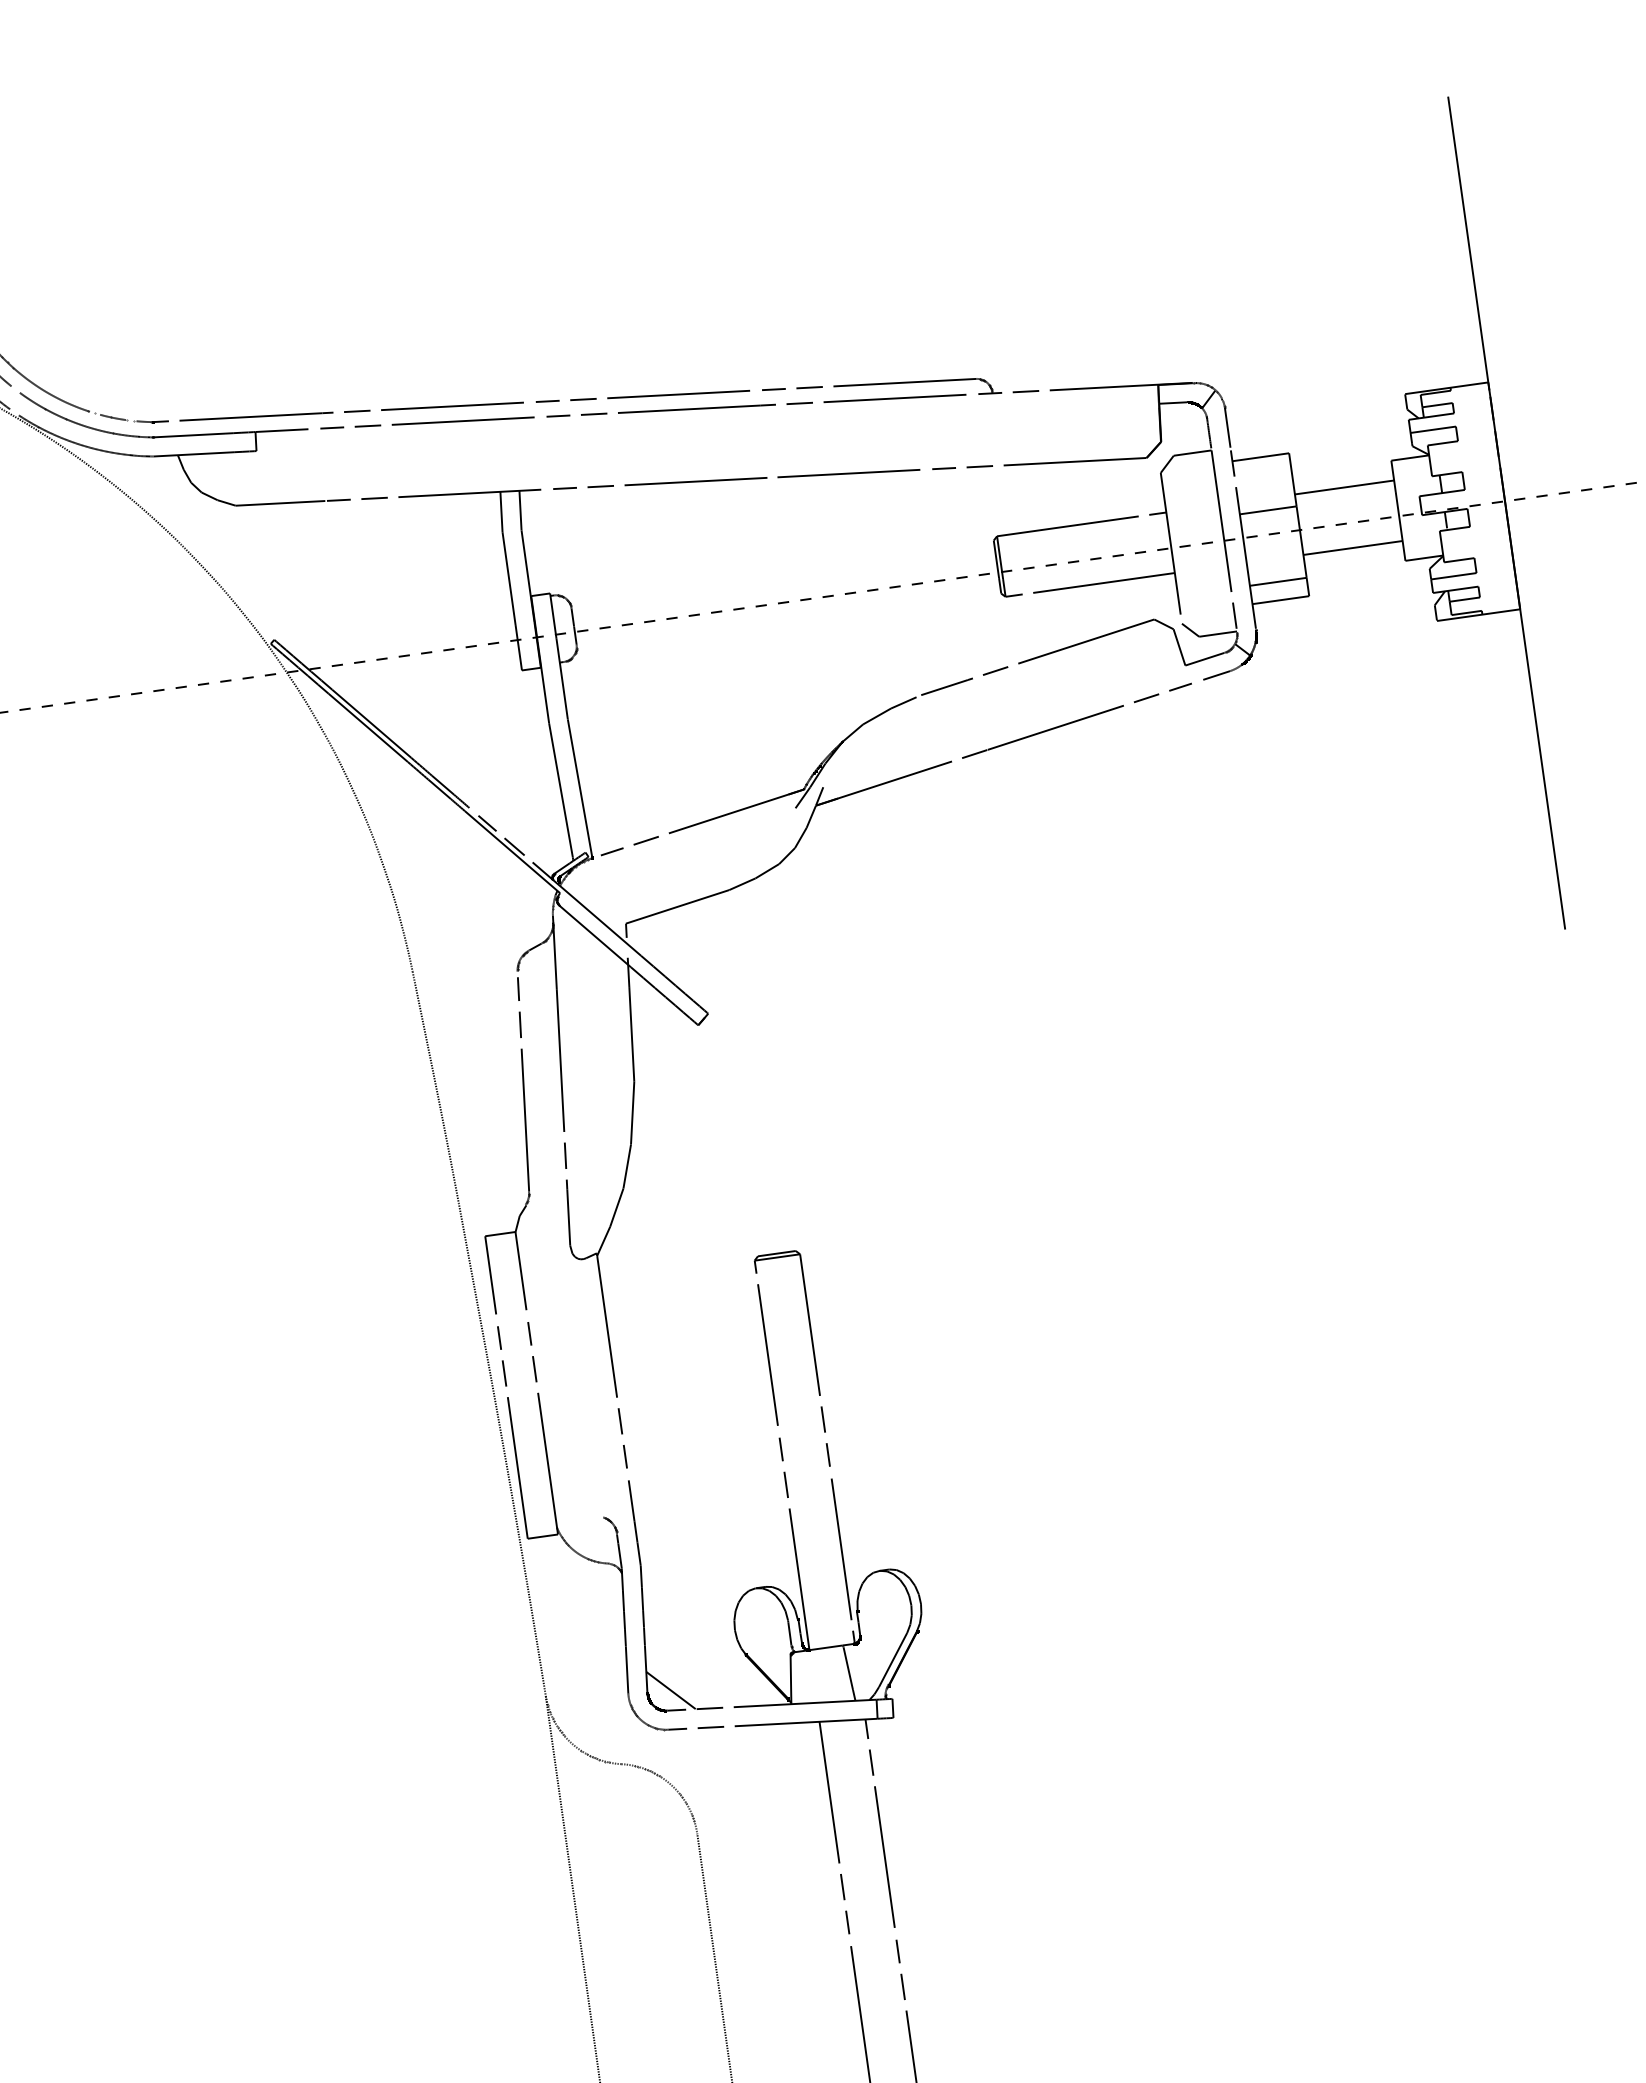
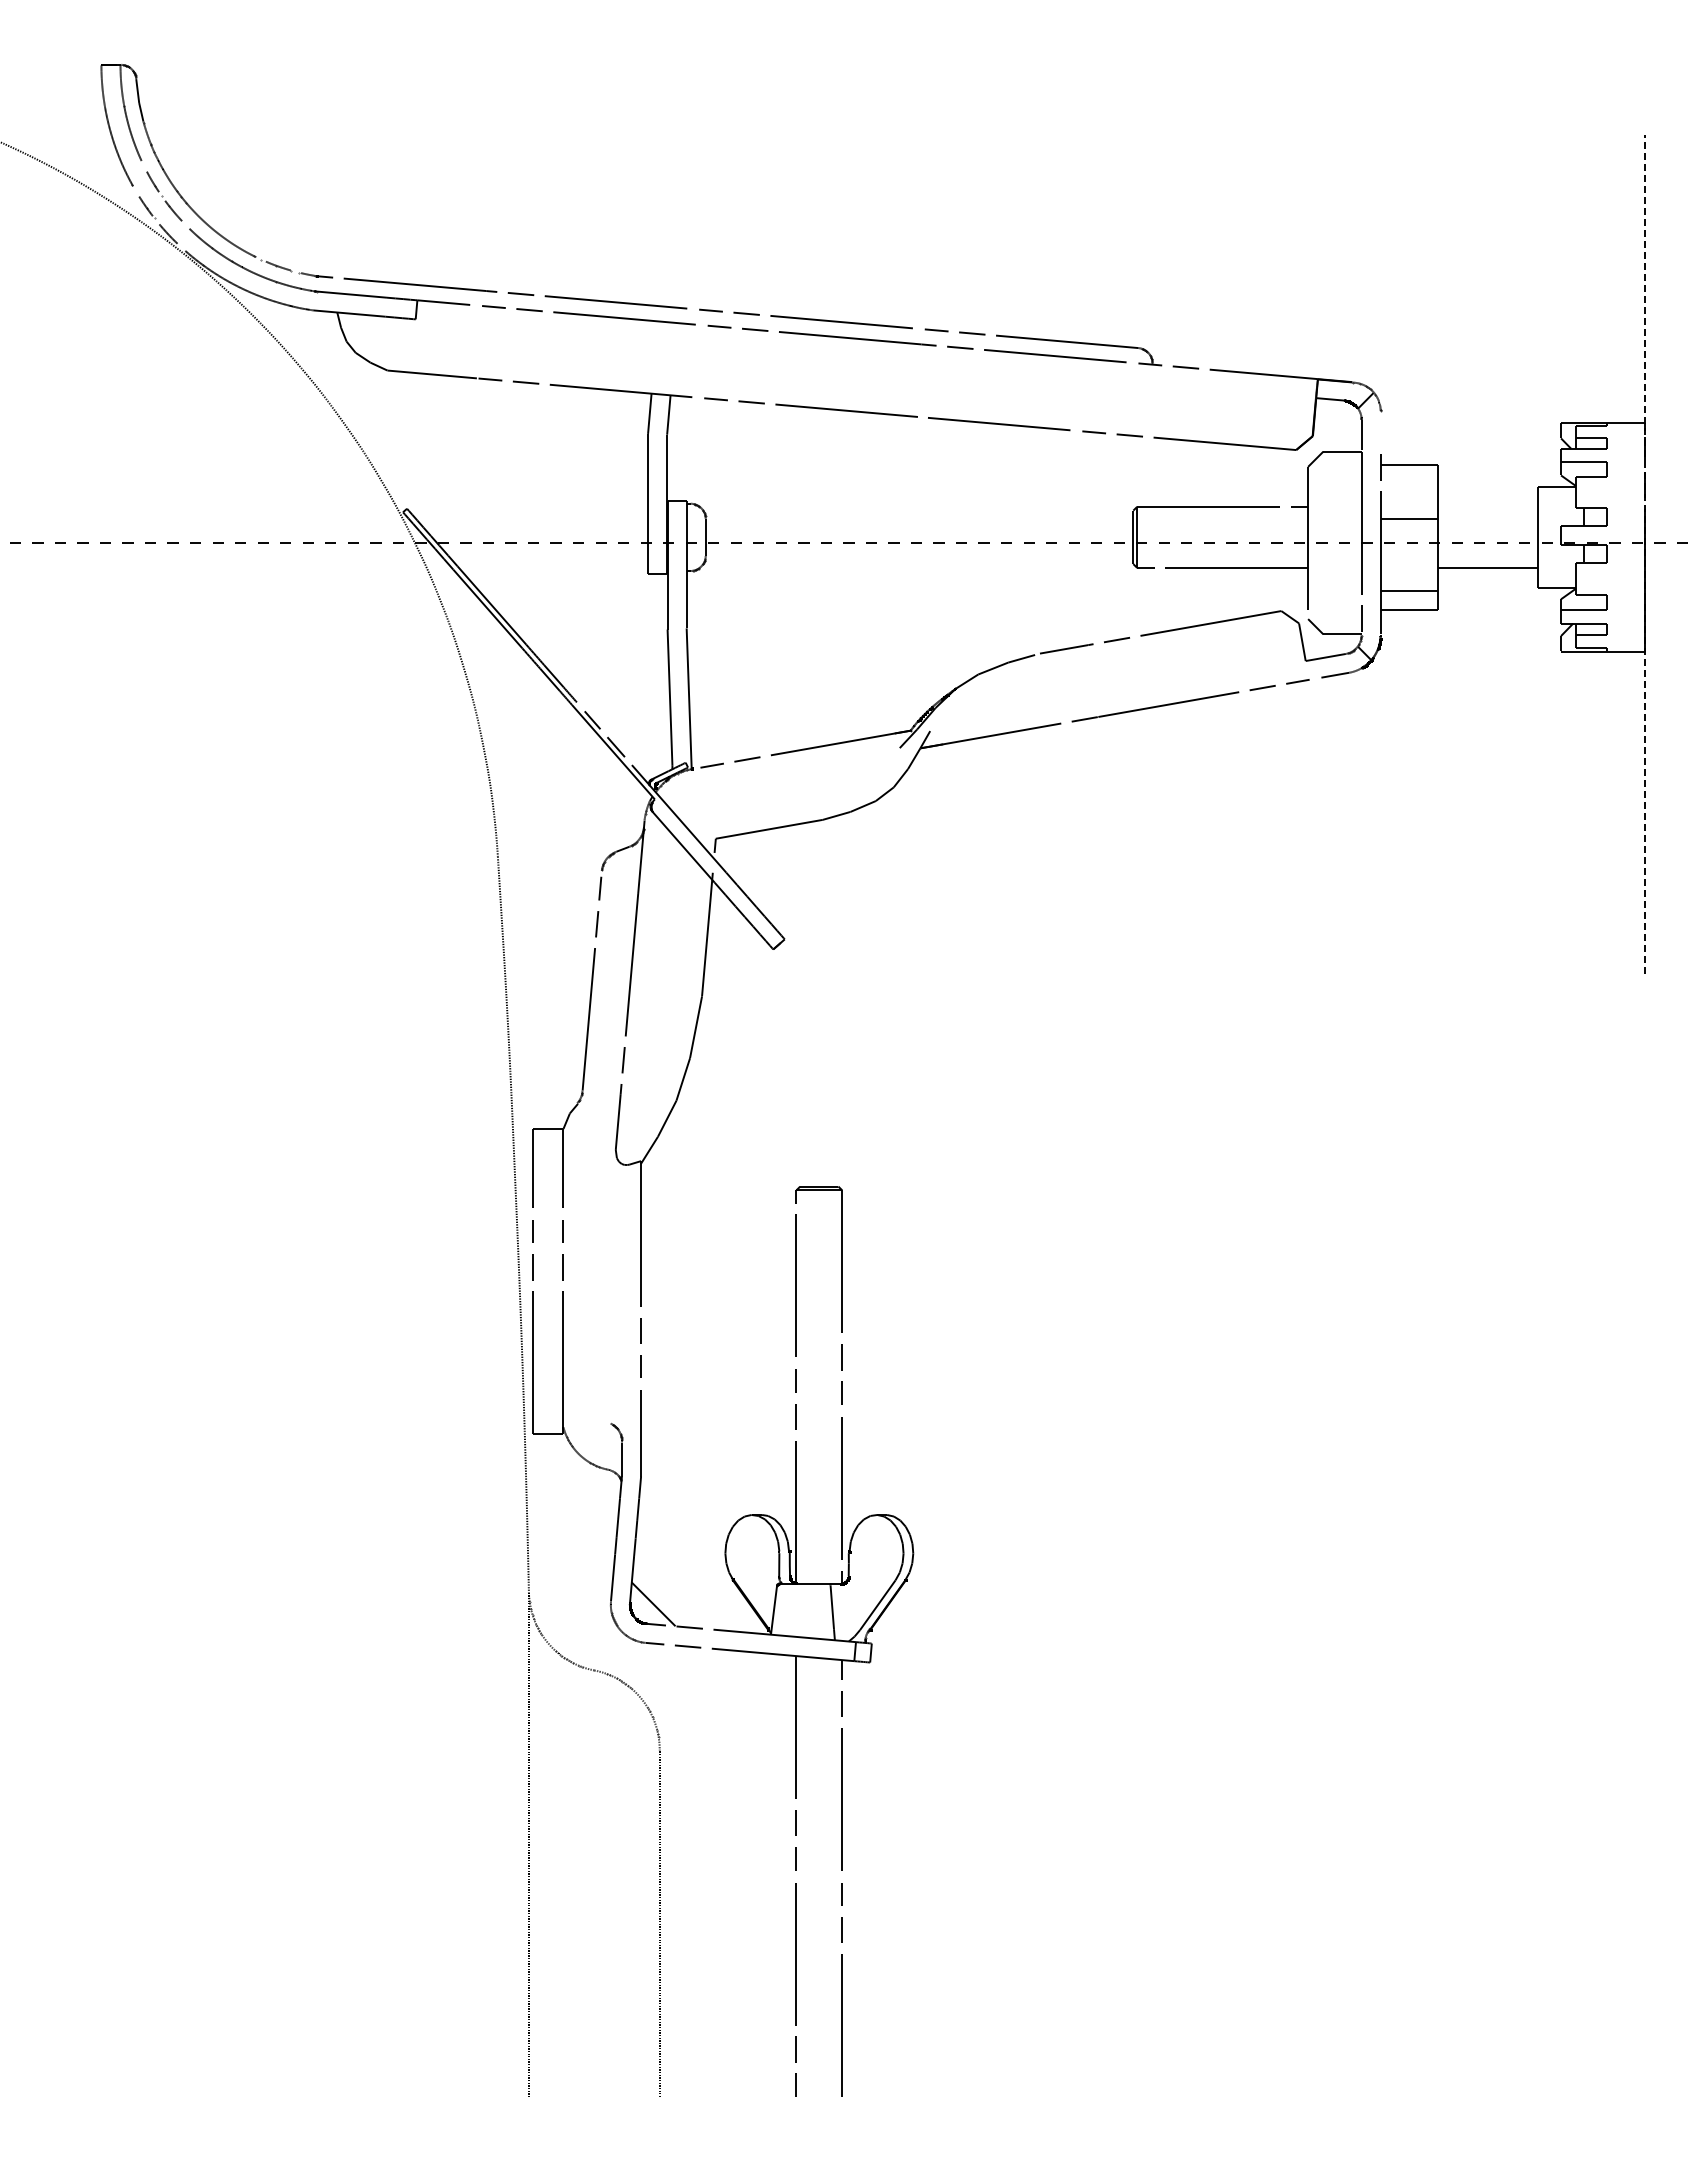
line: (1227, 427) -> (1380, 431), removed
line: (1343, 487) -> (1487, 506), removed
line: (1507, 512) -> (1645, 554), solid -> dashed

